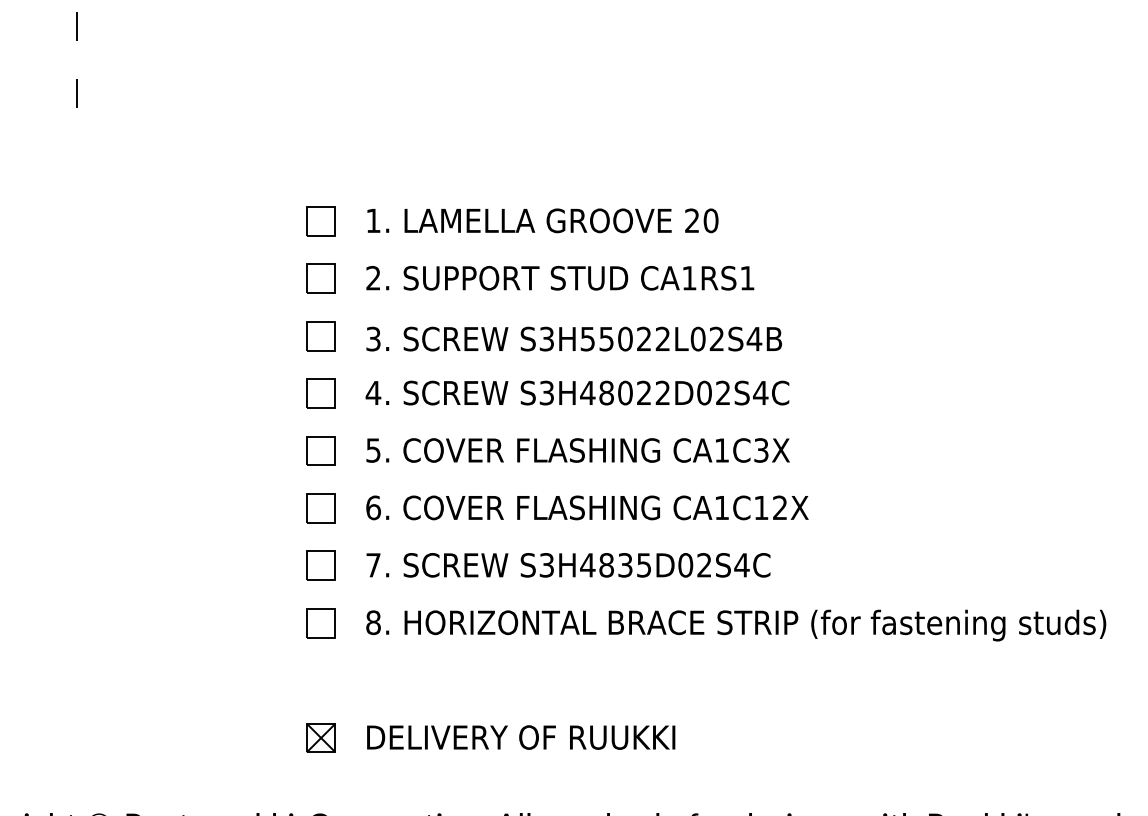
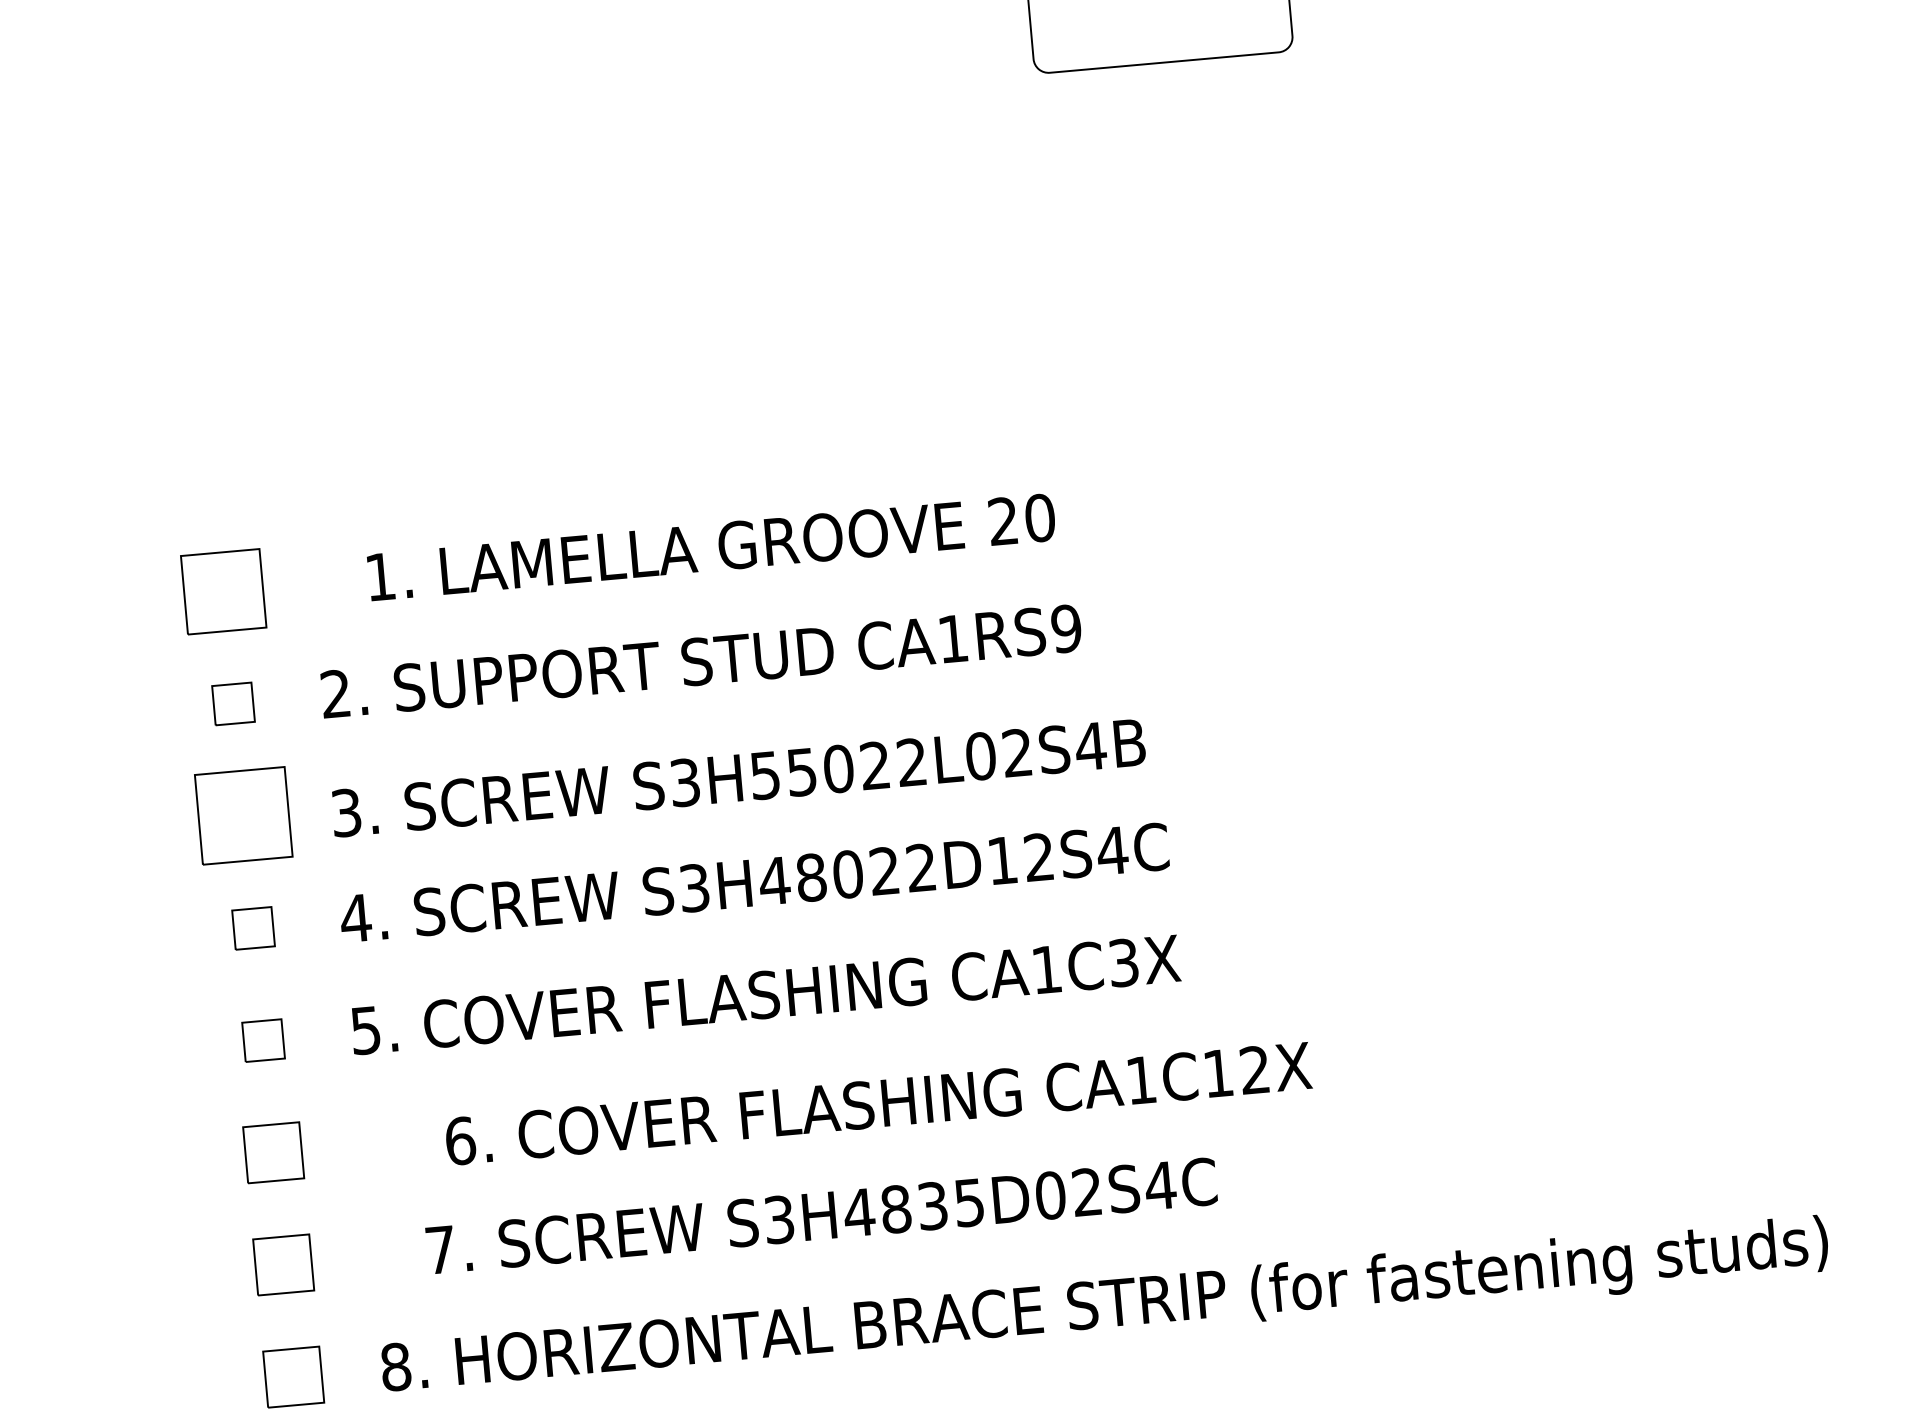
text: (542, 220) -> (710, 546), moved
part: (320, 221) -> (222, 592), size x1.4
part: (320, 278) -> (232, 703), size x0.7
text: (747, 278) -> (1066, 629), CA1RS1 -> CA1RS9
part: (320, 336) -> (242, 817), size x1.6
text: (704, 392) -> (1002, 859), S3H48022D02S4C -> S3H48022D12S4C
part: (320, 393) -> (252, 928), size x0.7
part: (320, 450) -> (262, 1039), size x0.7
text: (587, 507) -> (878, 1102), moved
text: (568, 565) -> (821, 1216), moved

